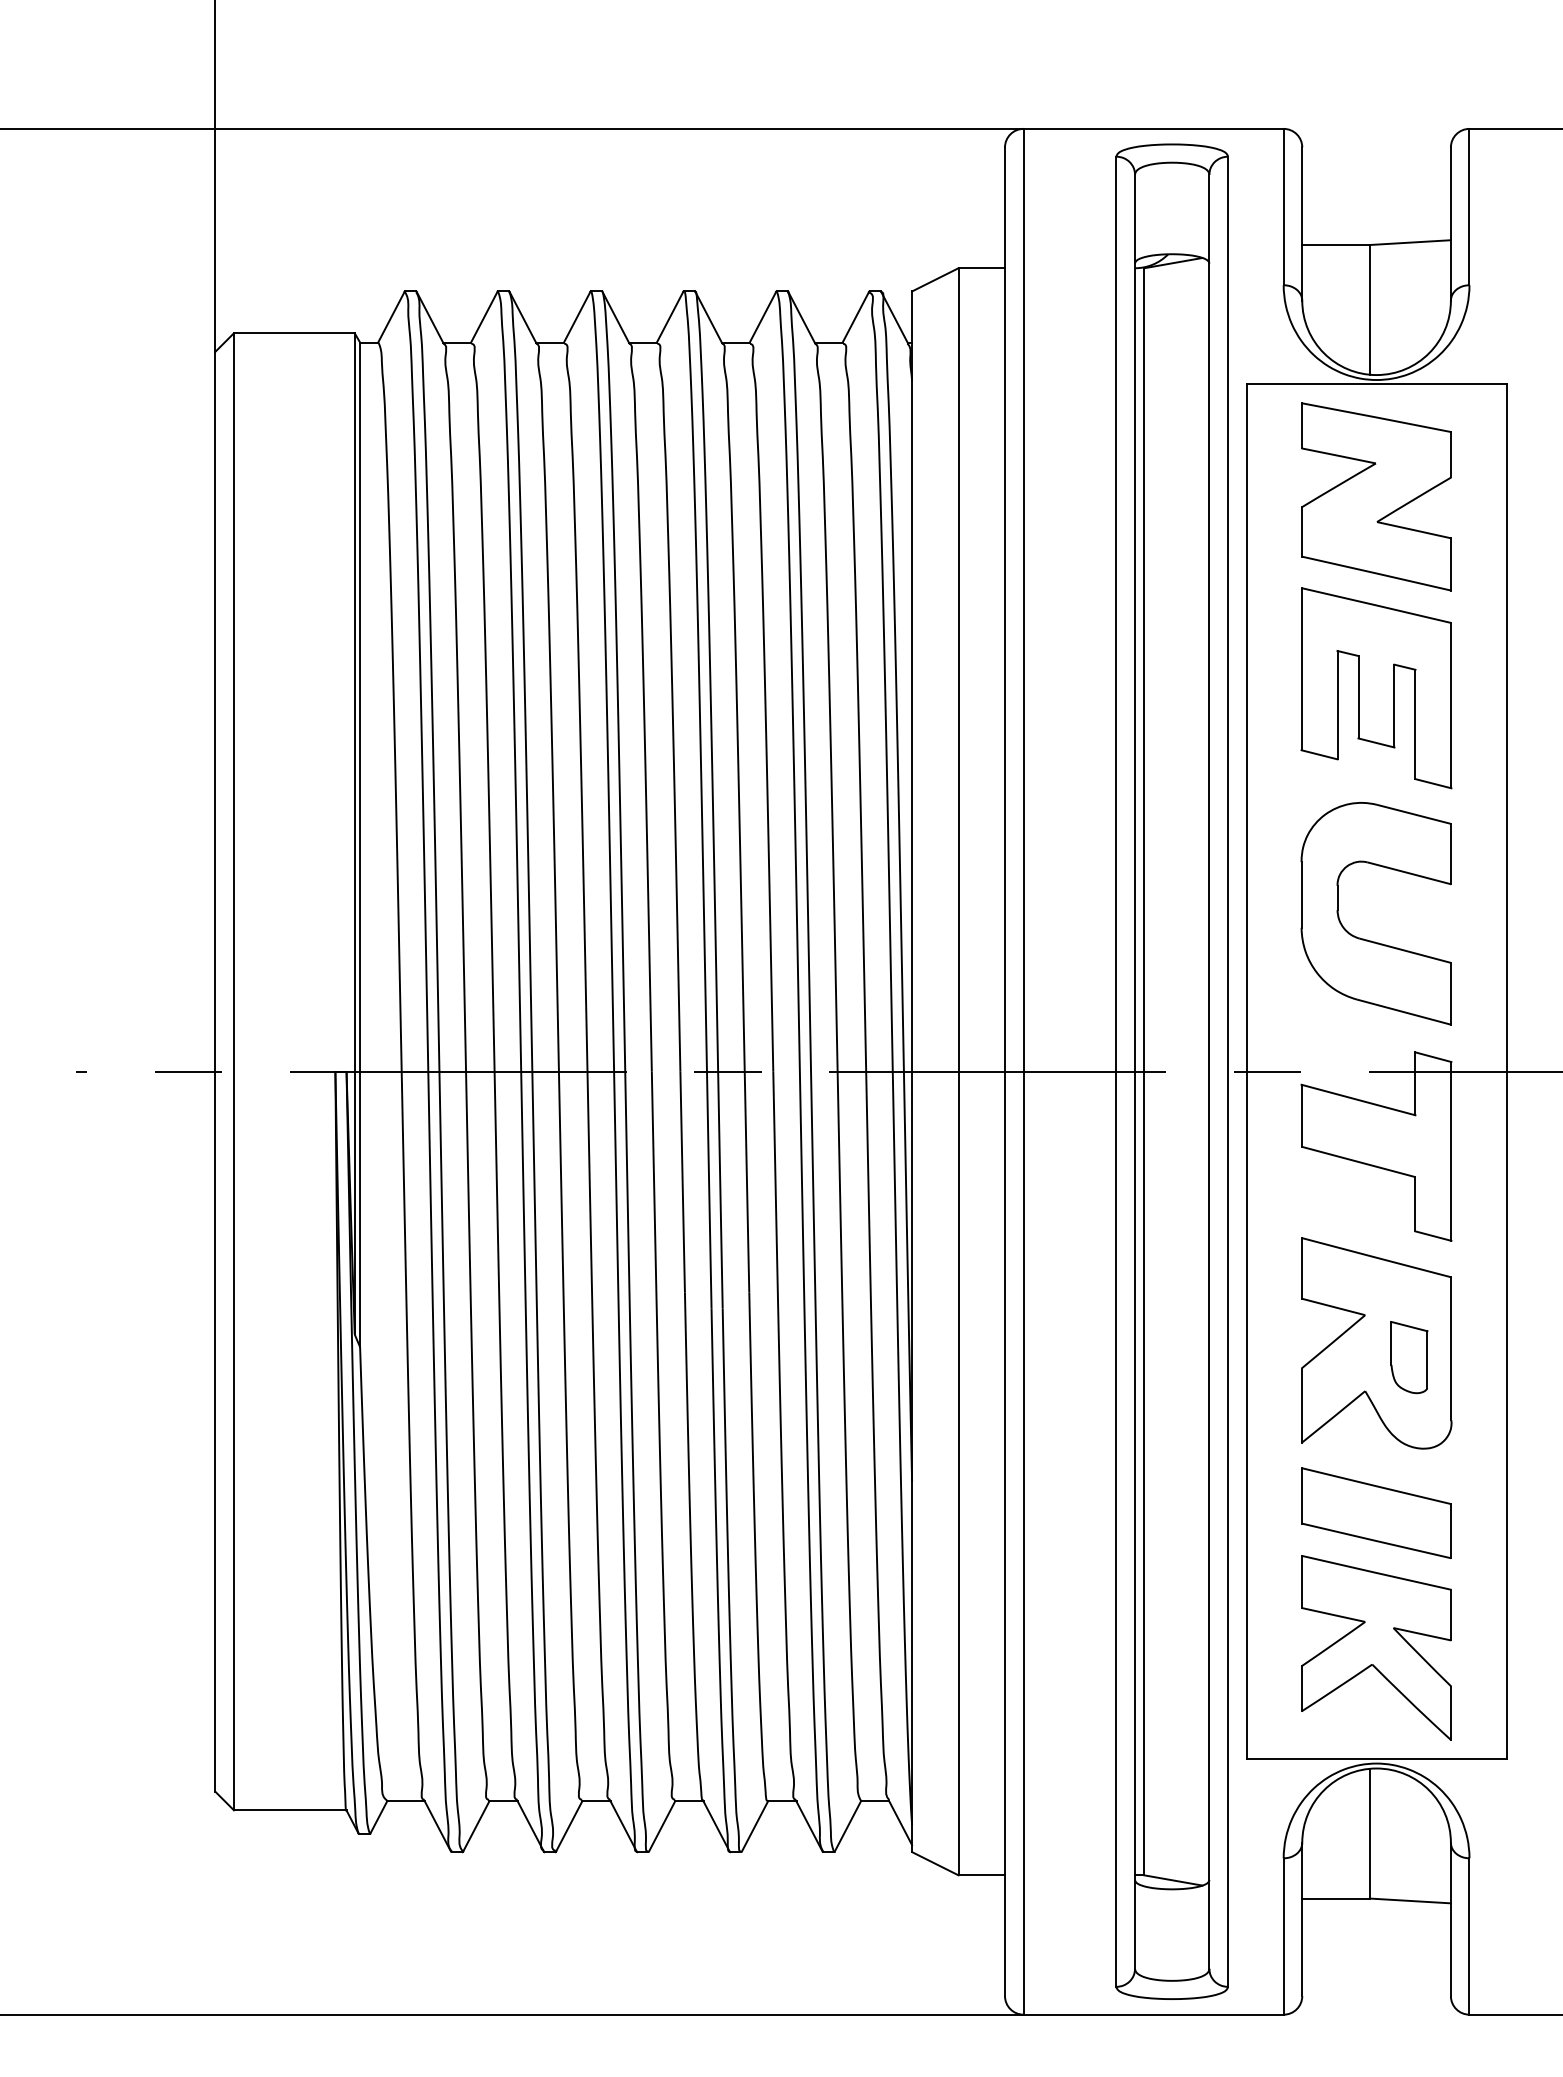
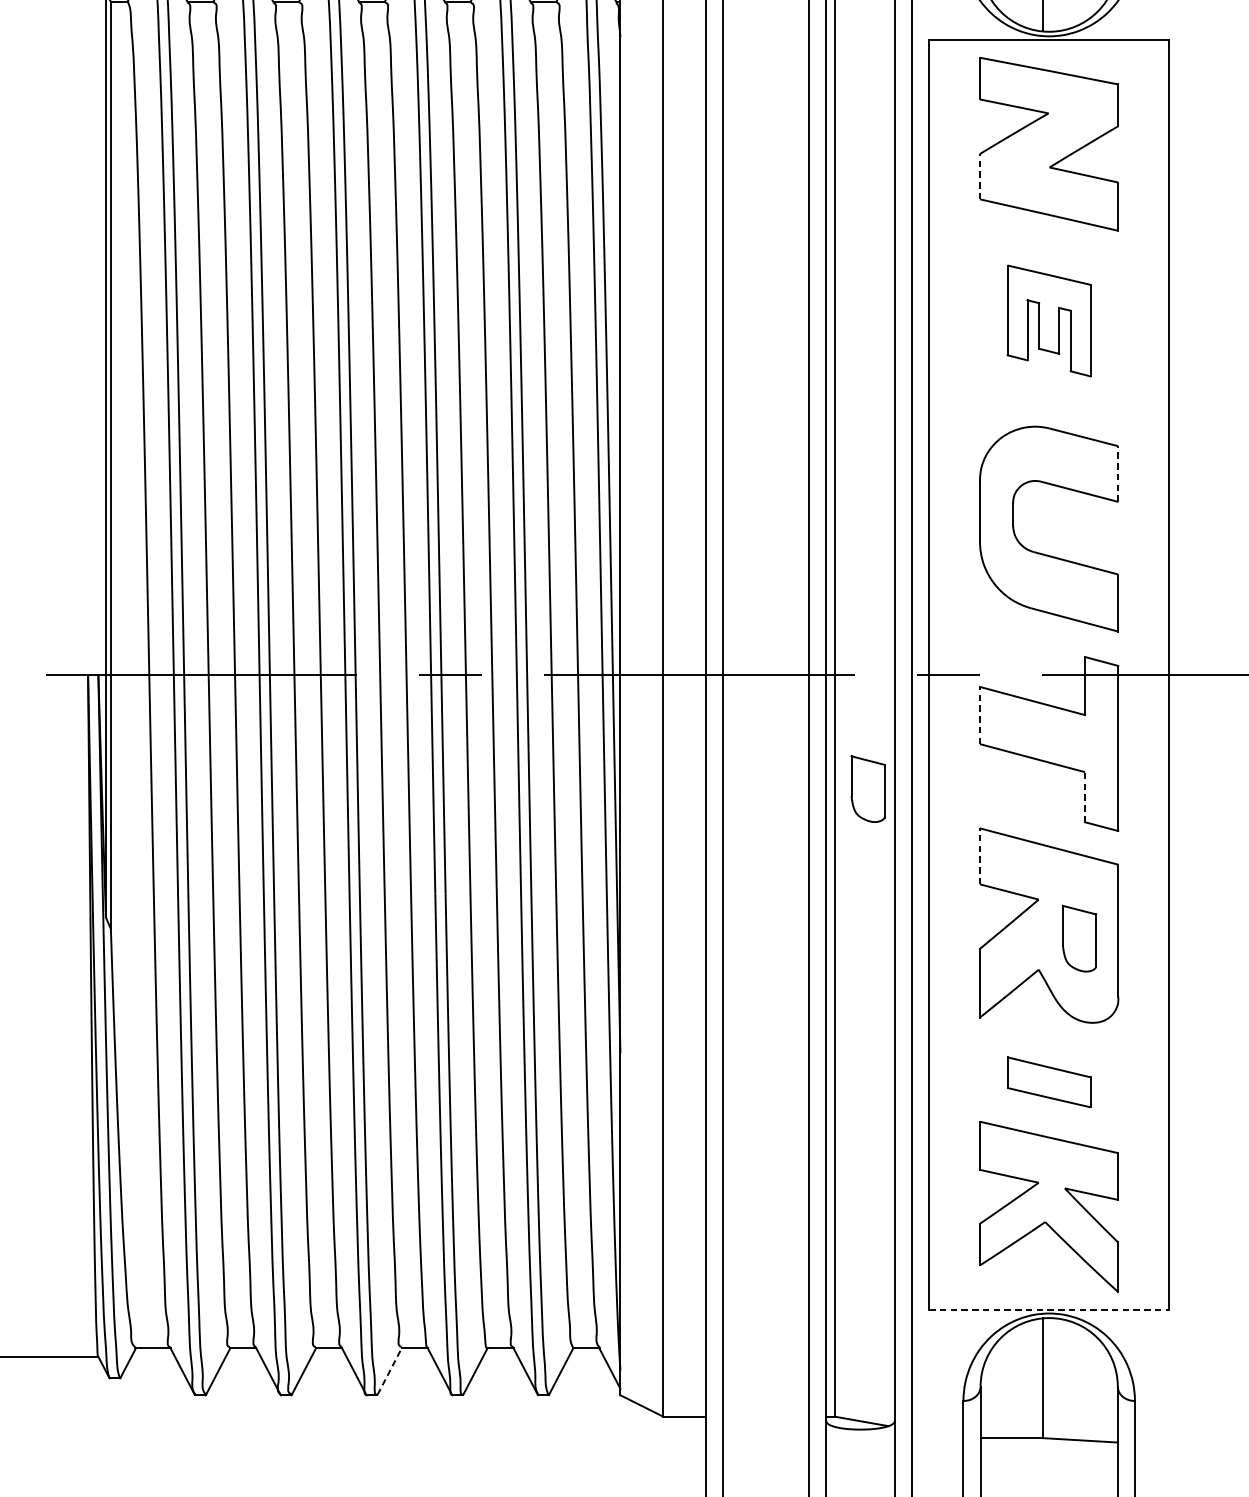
line: (1301, 532) -> (979, 177), solid -> dashed
part: (1376, 688) -> (1049, 321), size x0.6
line: (1451, 853) -> (1118, 473), solid -> dashed
line: (1301, 1115) -> (979, 715), solid -> dashed
part: (1180, 1195) -> (868, 789), added
line: (1415, 1203) -> (1085, 796), solid -> dashed
line: (1301, 1267) -> (979, 855), solid -> dashed
part: (1376, 1512) -> (1049, 1081), size x0.6
line: (1377, 1759) -> (1050, 1309), solid -> dashed
line: (662, 1825) -> (390, 1370), solid -> dashed

